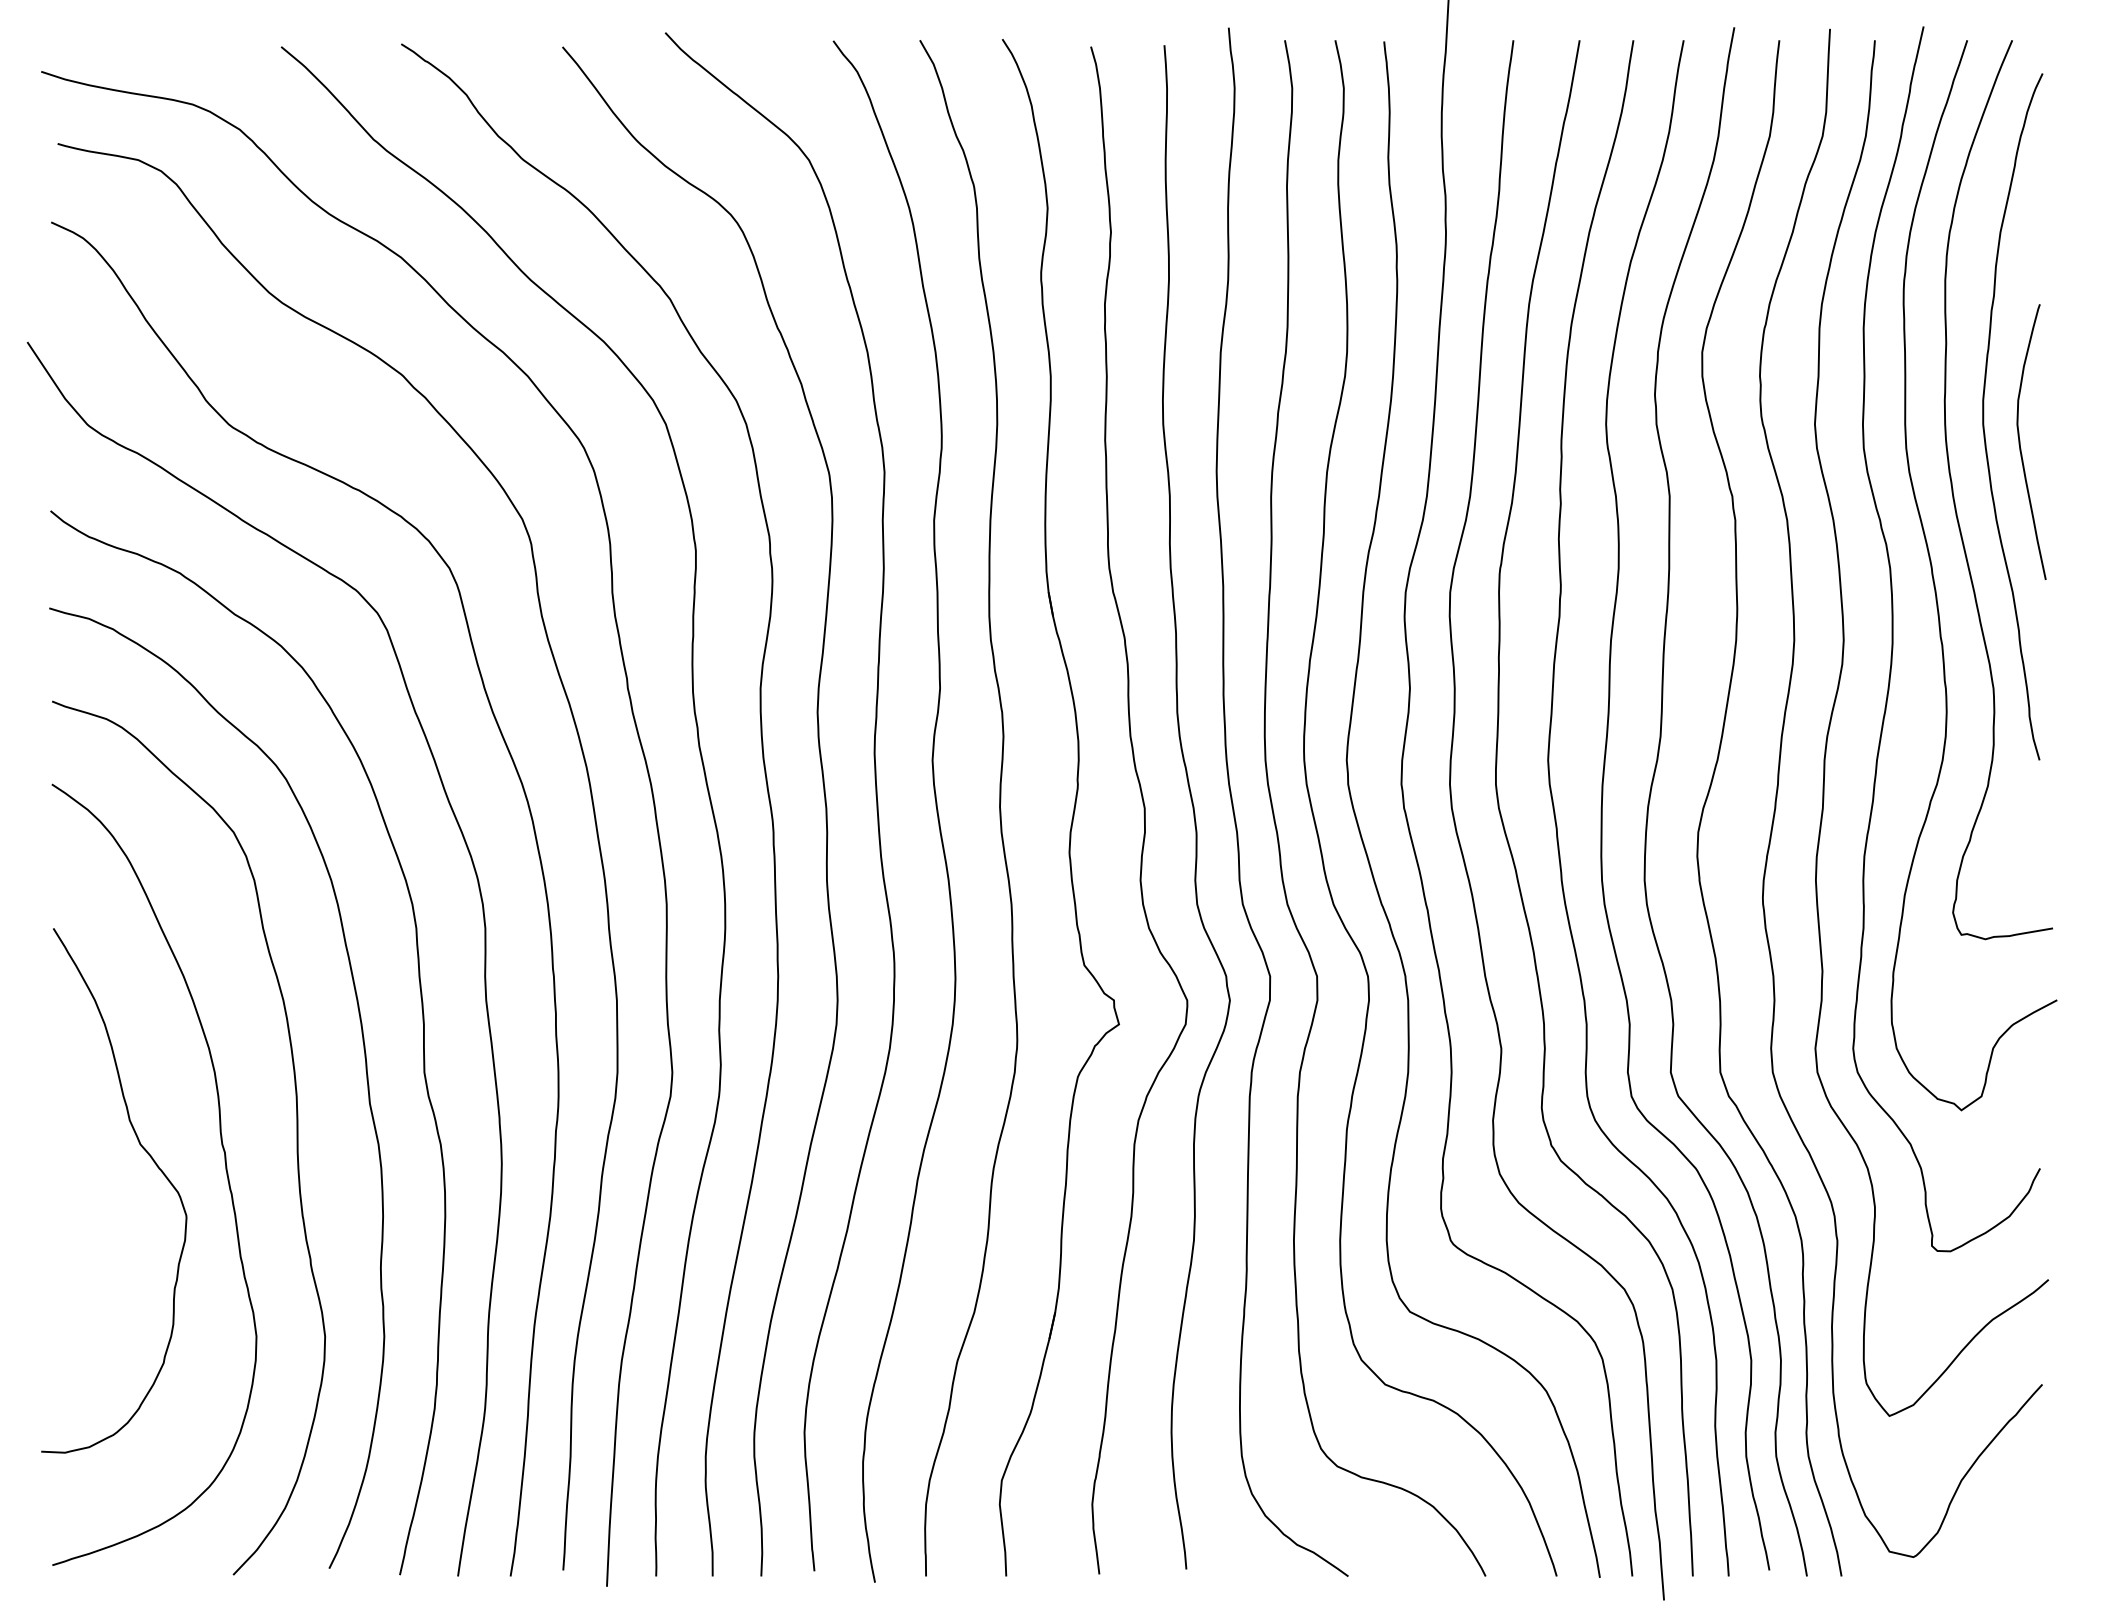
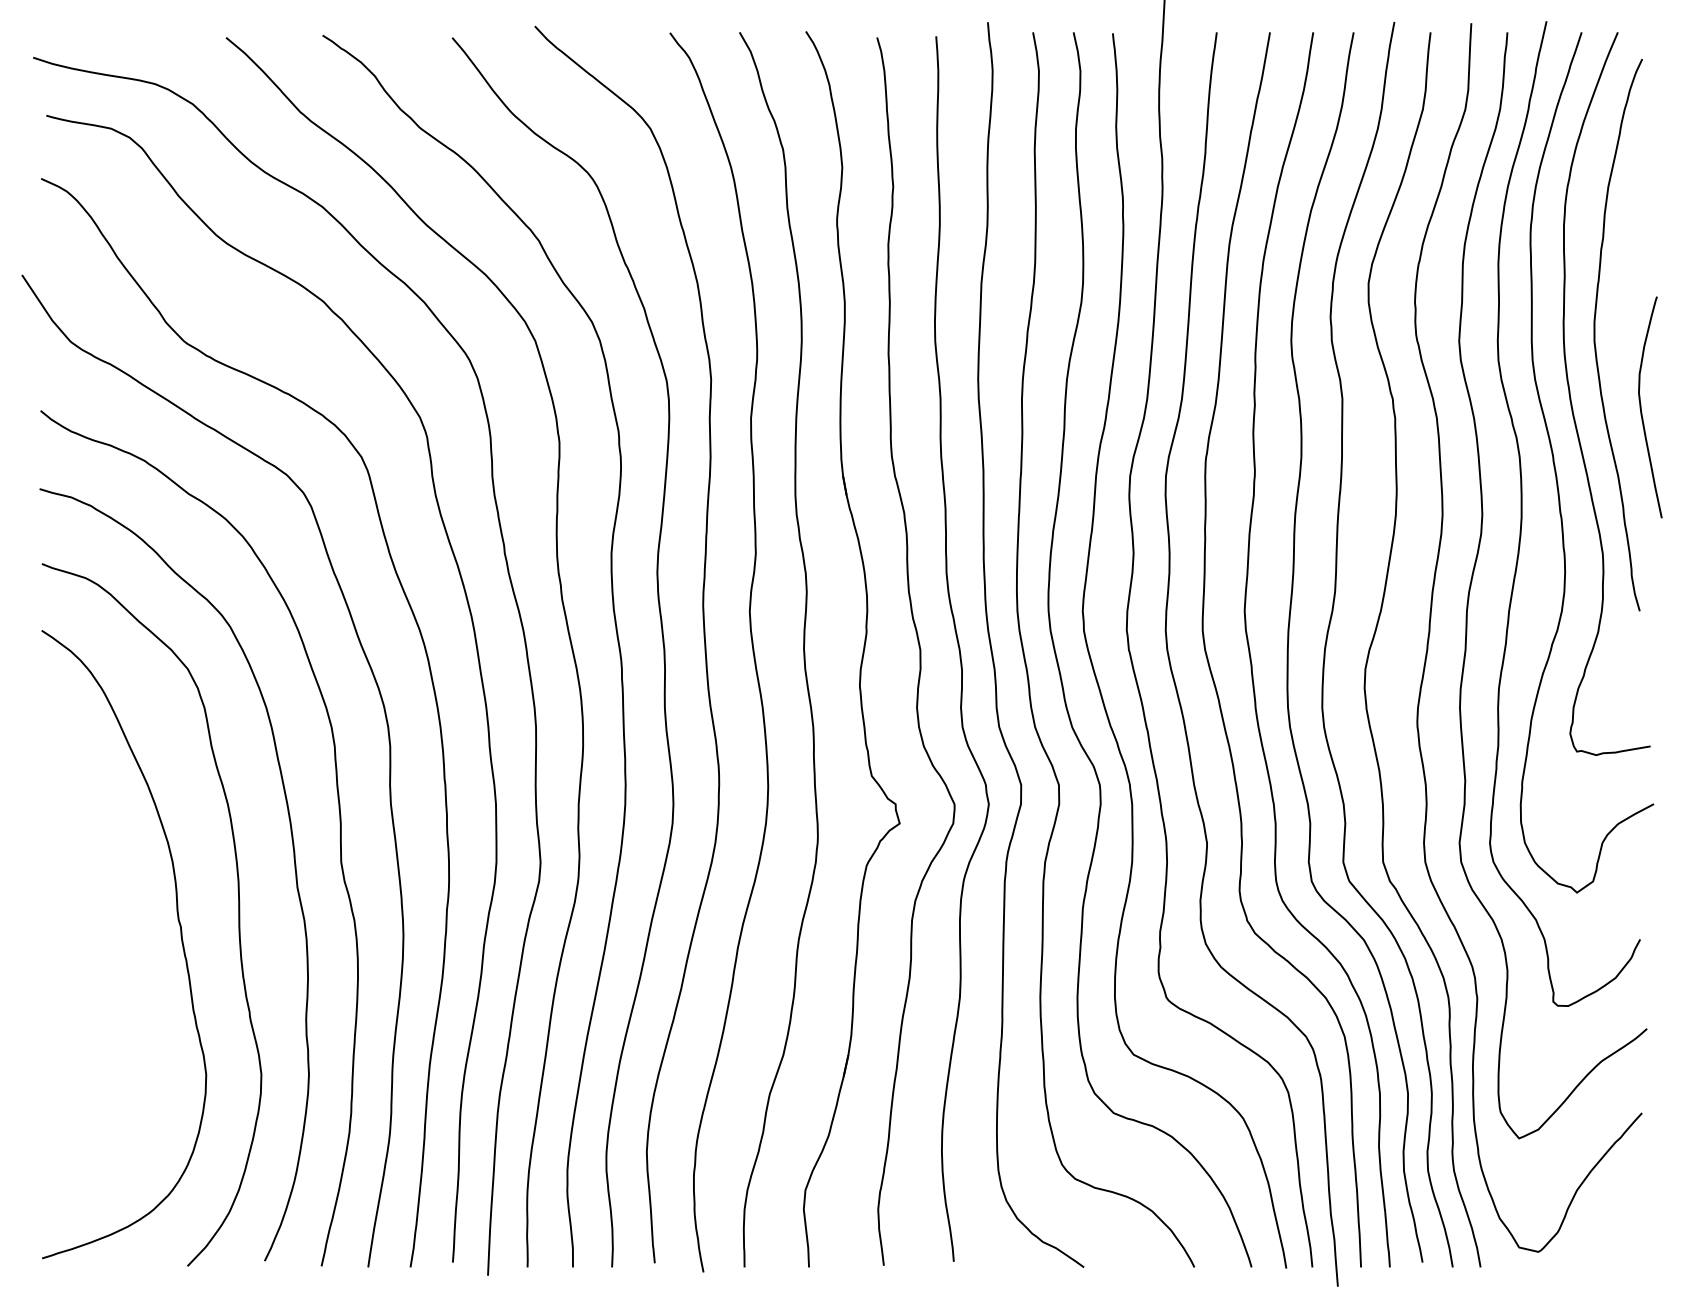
curve: (2020, 442) -> (1641, 407), moved
curve: (154, 1164) -> (124, 936), removed

